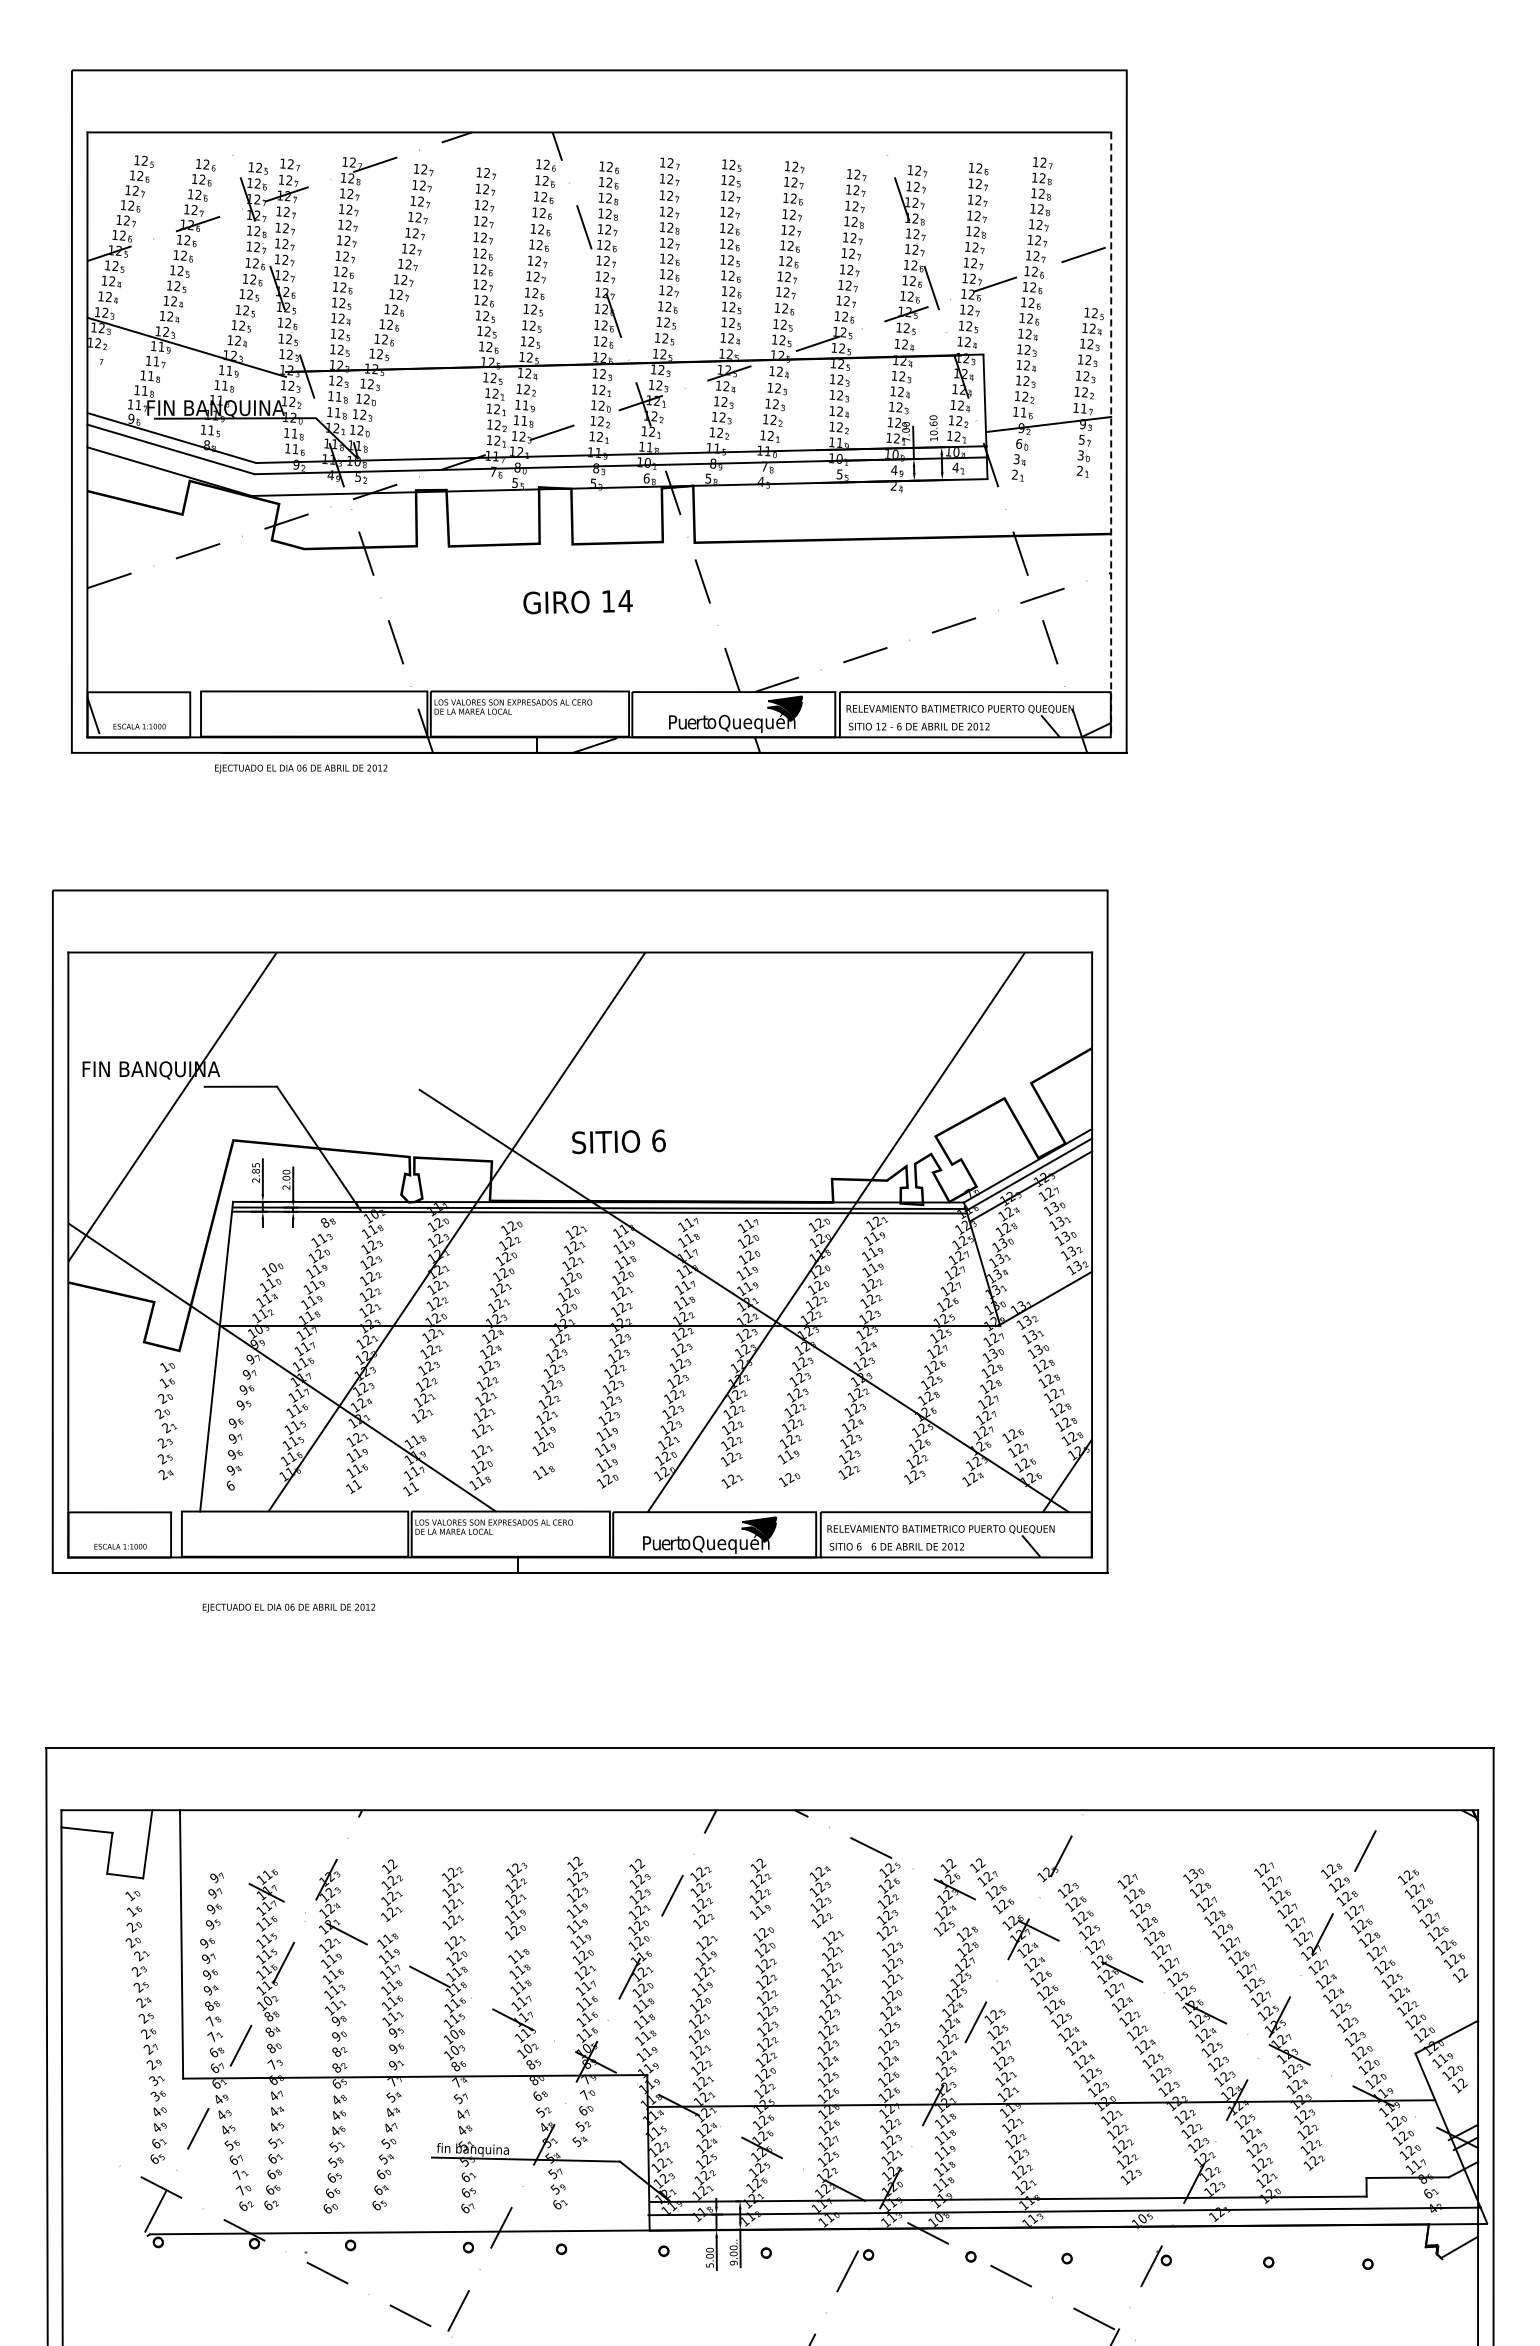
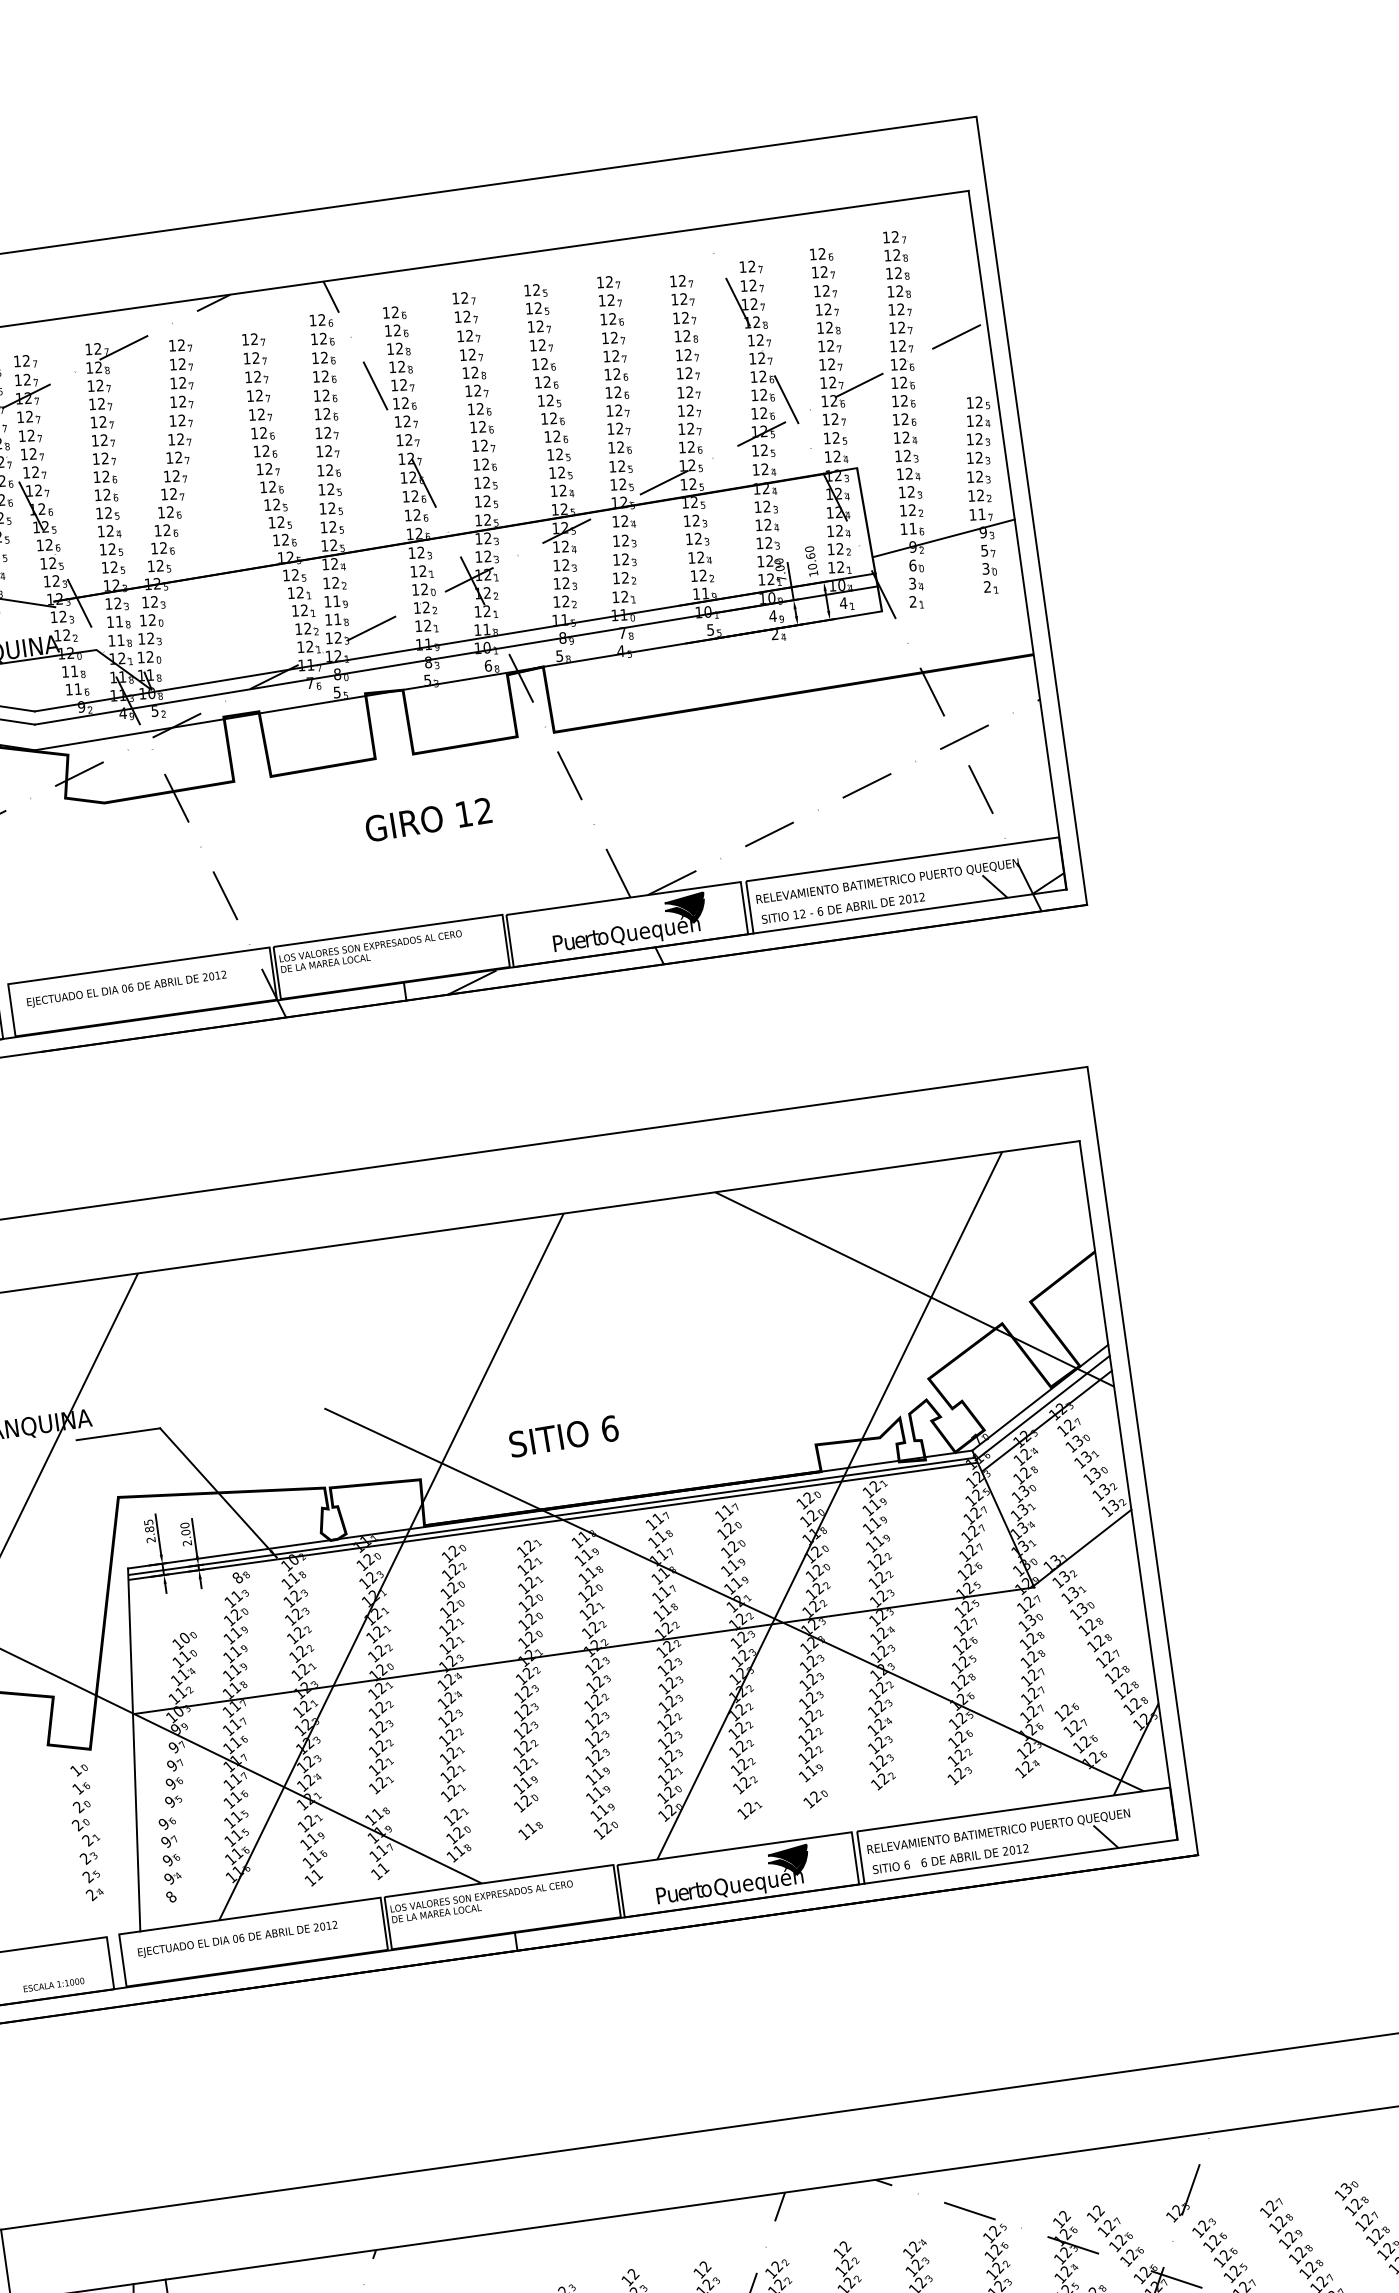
line: (1111, 435) -> (1018, 540), dashed -> solid
text: (625, 600) -> (483, 810), 14 -> 12
text: (301, 768) -> (127, 988), moved
line: (934, 1058) -> (914, 1289), added
text: (229, 1485) -> (169, 1896), 6 -> 8
text: (288, 1607) -> (237, 1938), moved

